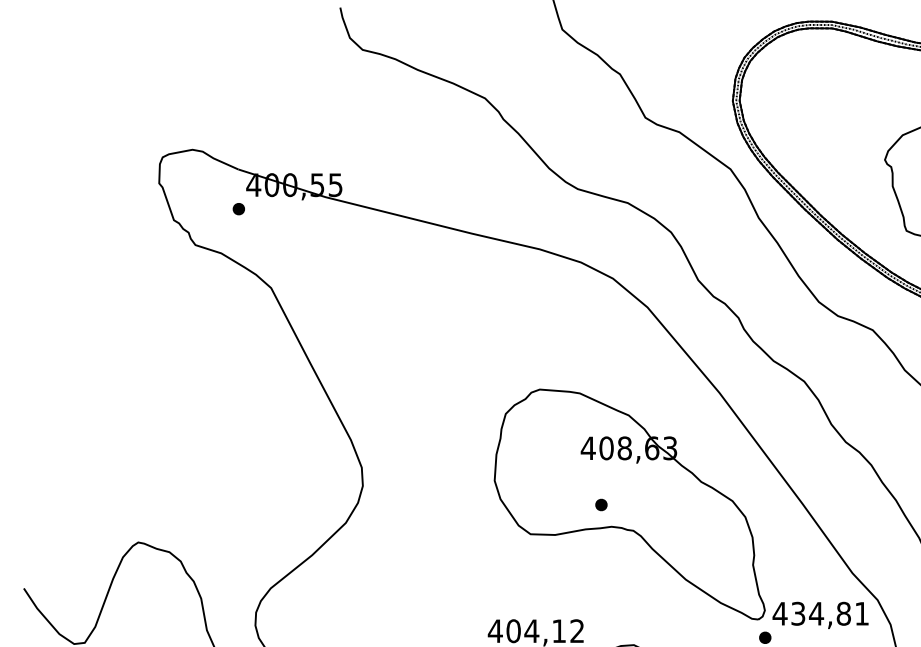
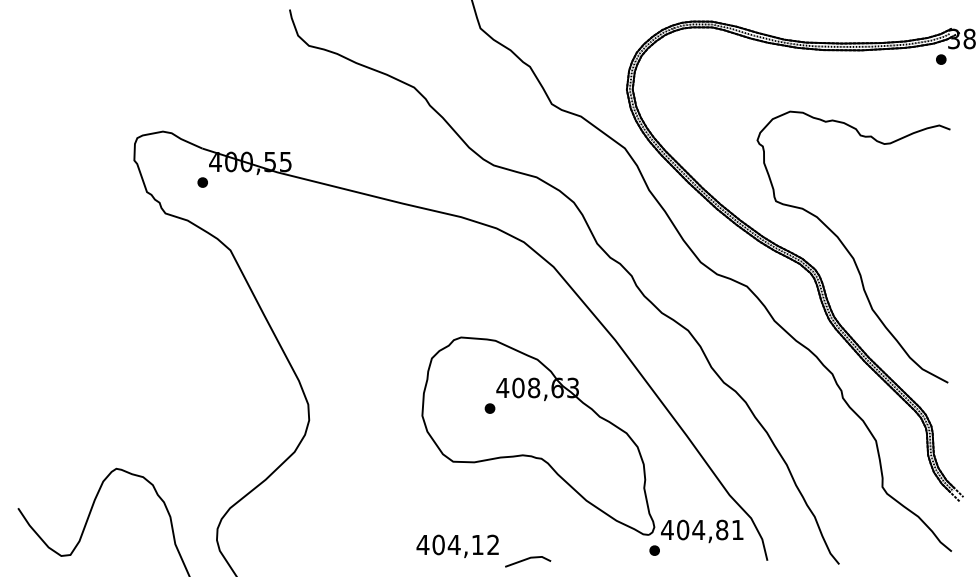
part: (600, 504) -> (489, 408), moved
text: (798, 613) -> (683, 529), 434,81 -> 404,81

